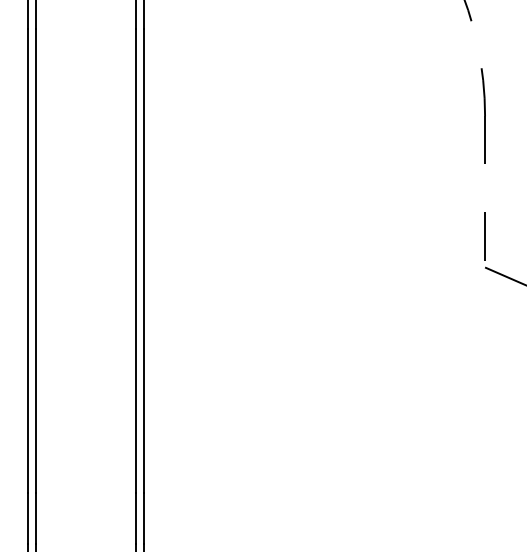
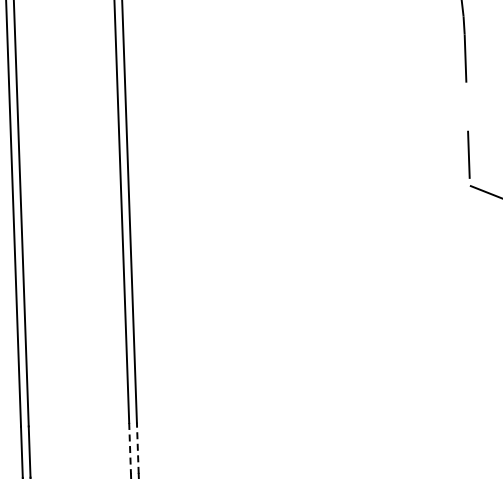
line: (136, 518) -> (130, 448), solid -> dashed
line: (143, 518) -> (137, 448), solid -> dashed

